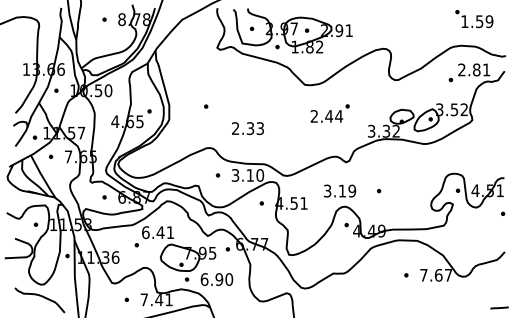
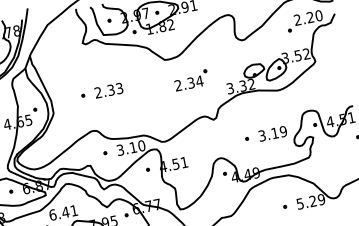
text: (481, 69) -> (314, 16), 2.81 -> 2.20
text: (329, 116) -> (191, 83), 2.44 -> 2.34
text: (247, 128) -> (108, 90), moved
text: (340, 190) -> (273, 133), moved
text: (436, 274) -> (311, 200), 7.67 -> 5.29

